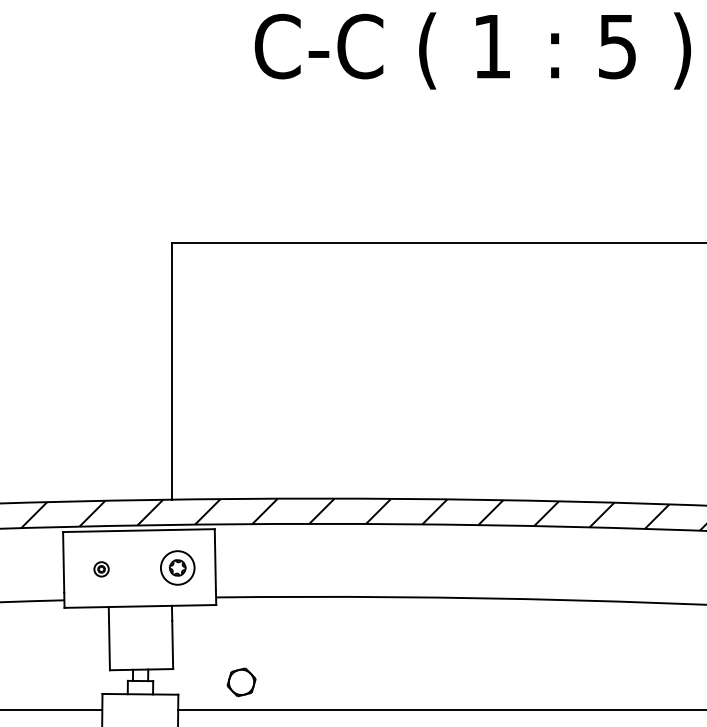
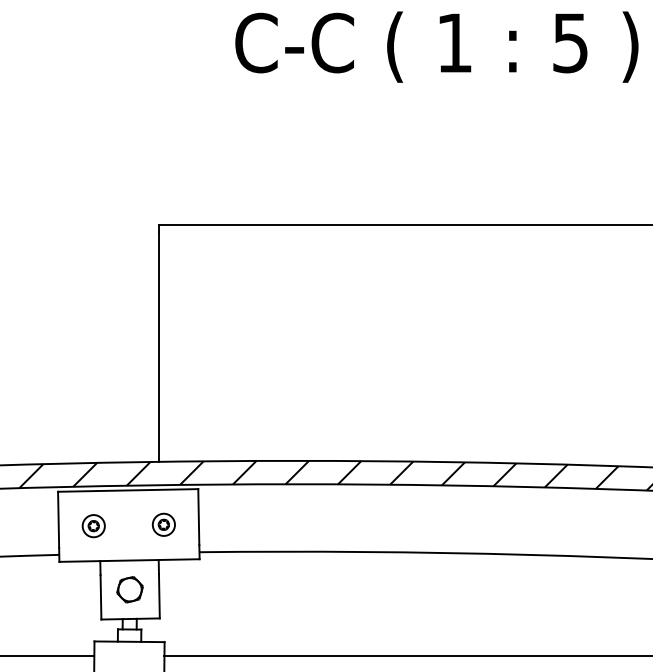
part: (177, 567) -> (163, 524), size x0.71
part: (101, 569) -> (93, 526), size x1.67
part: (240, 682) -> (129, 589), moved

